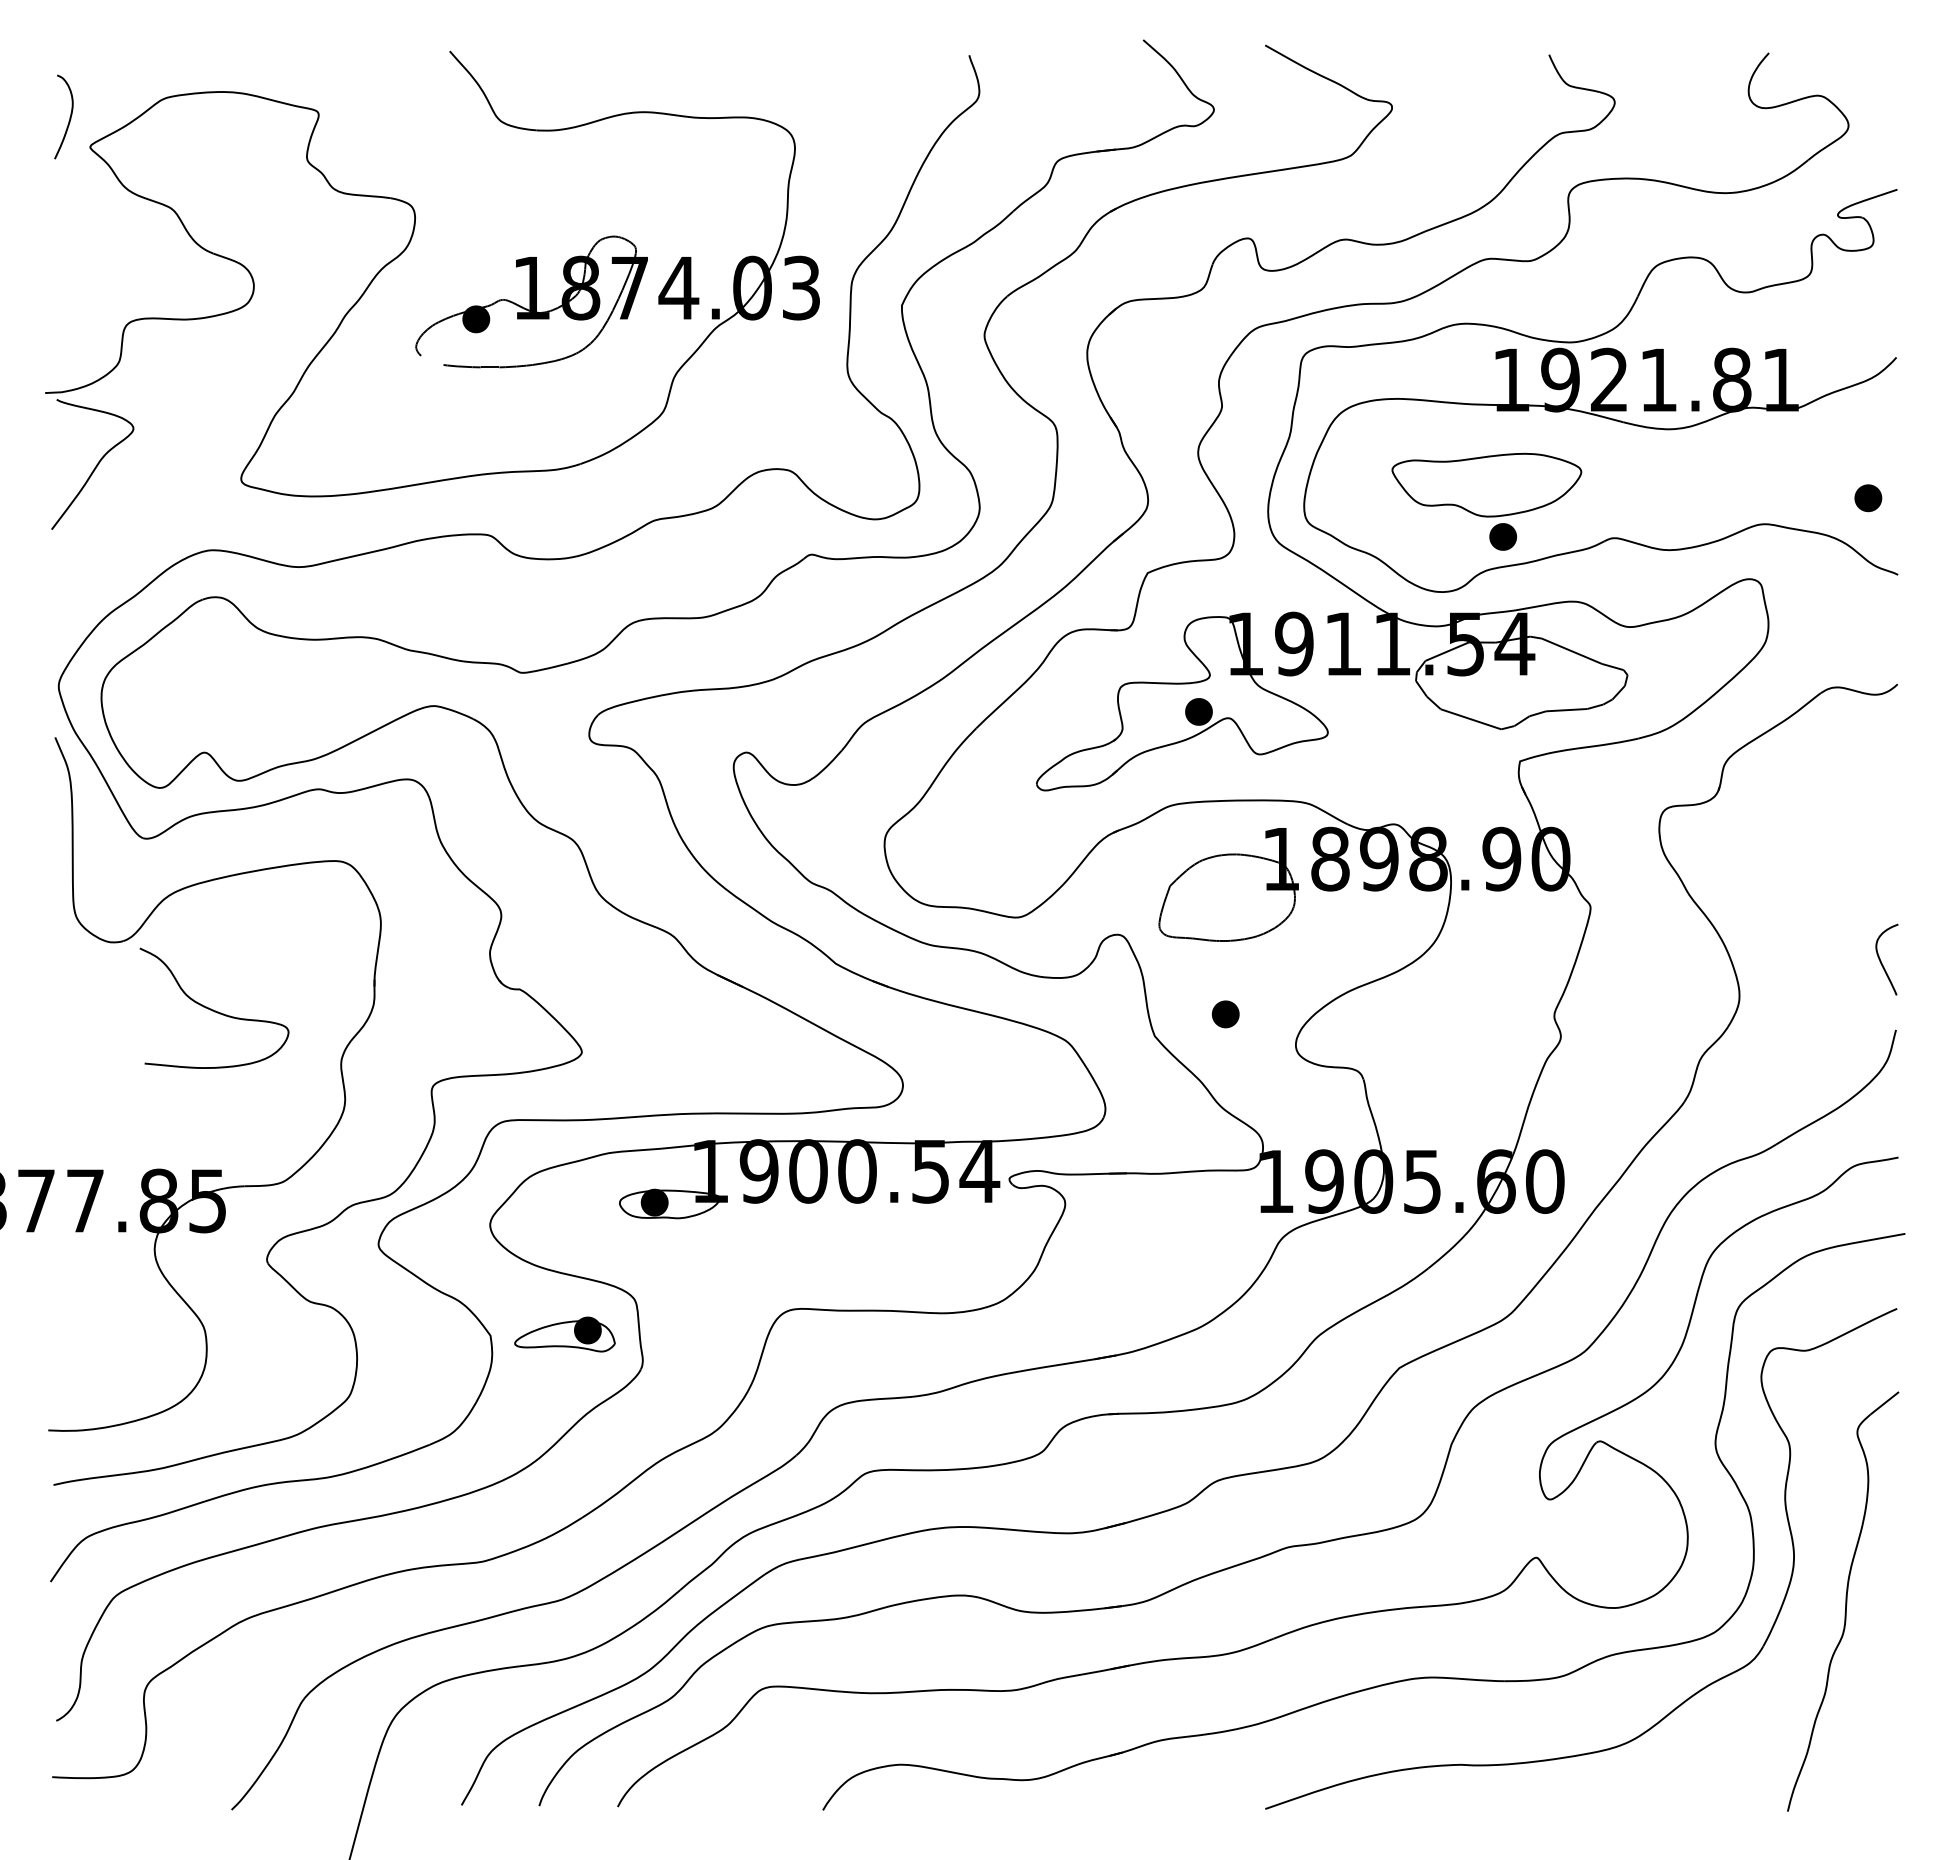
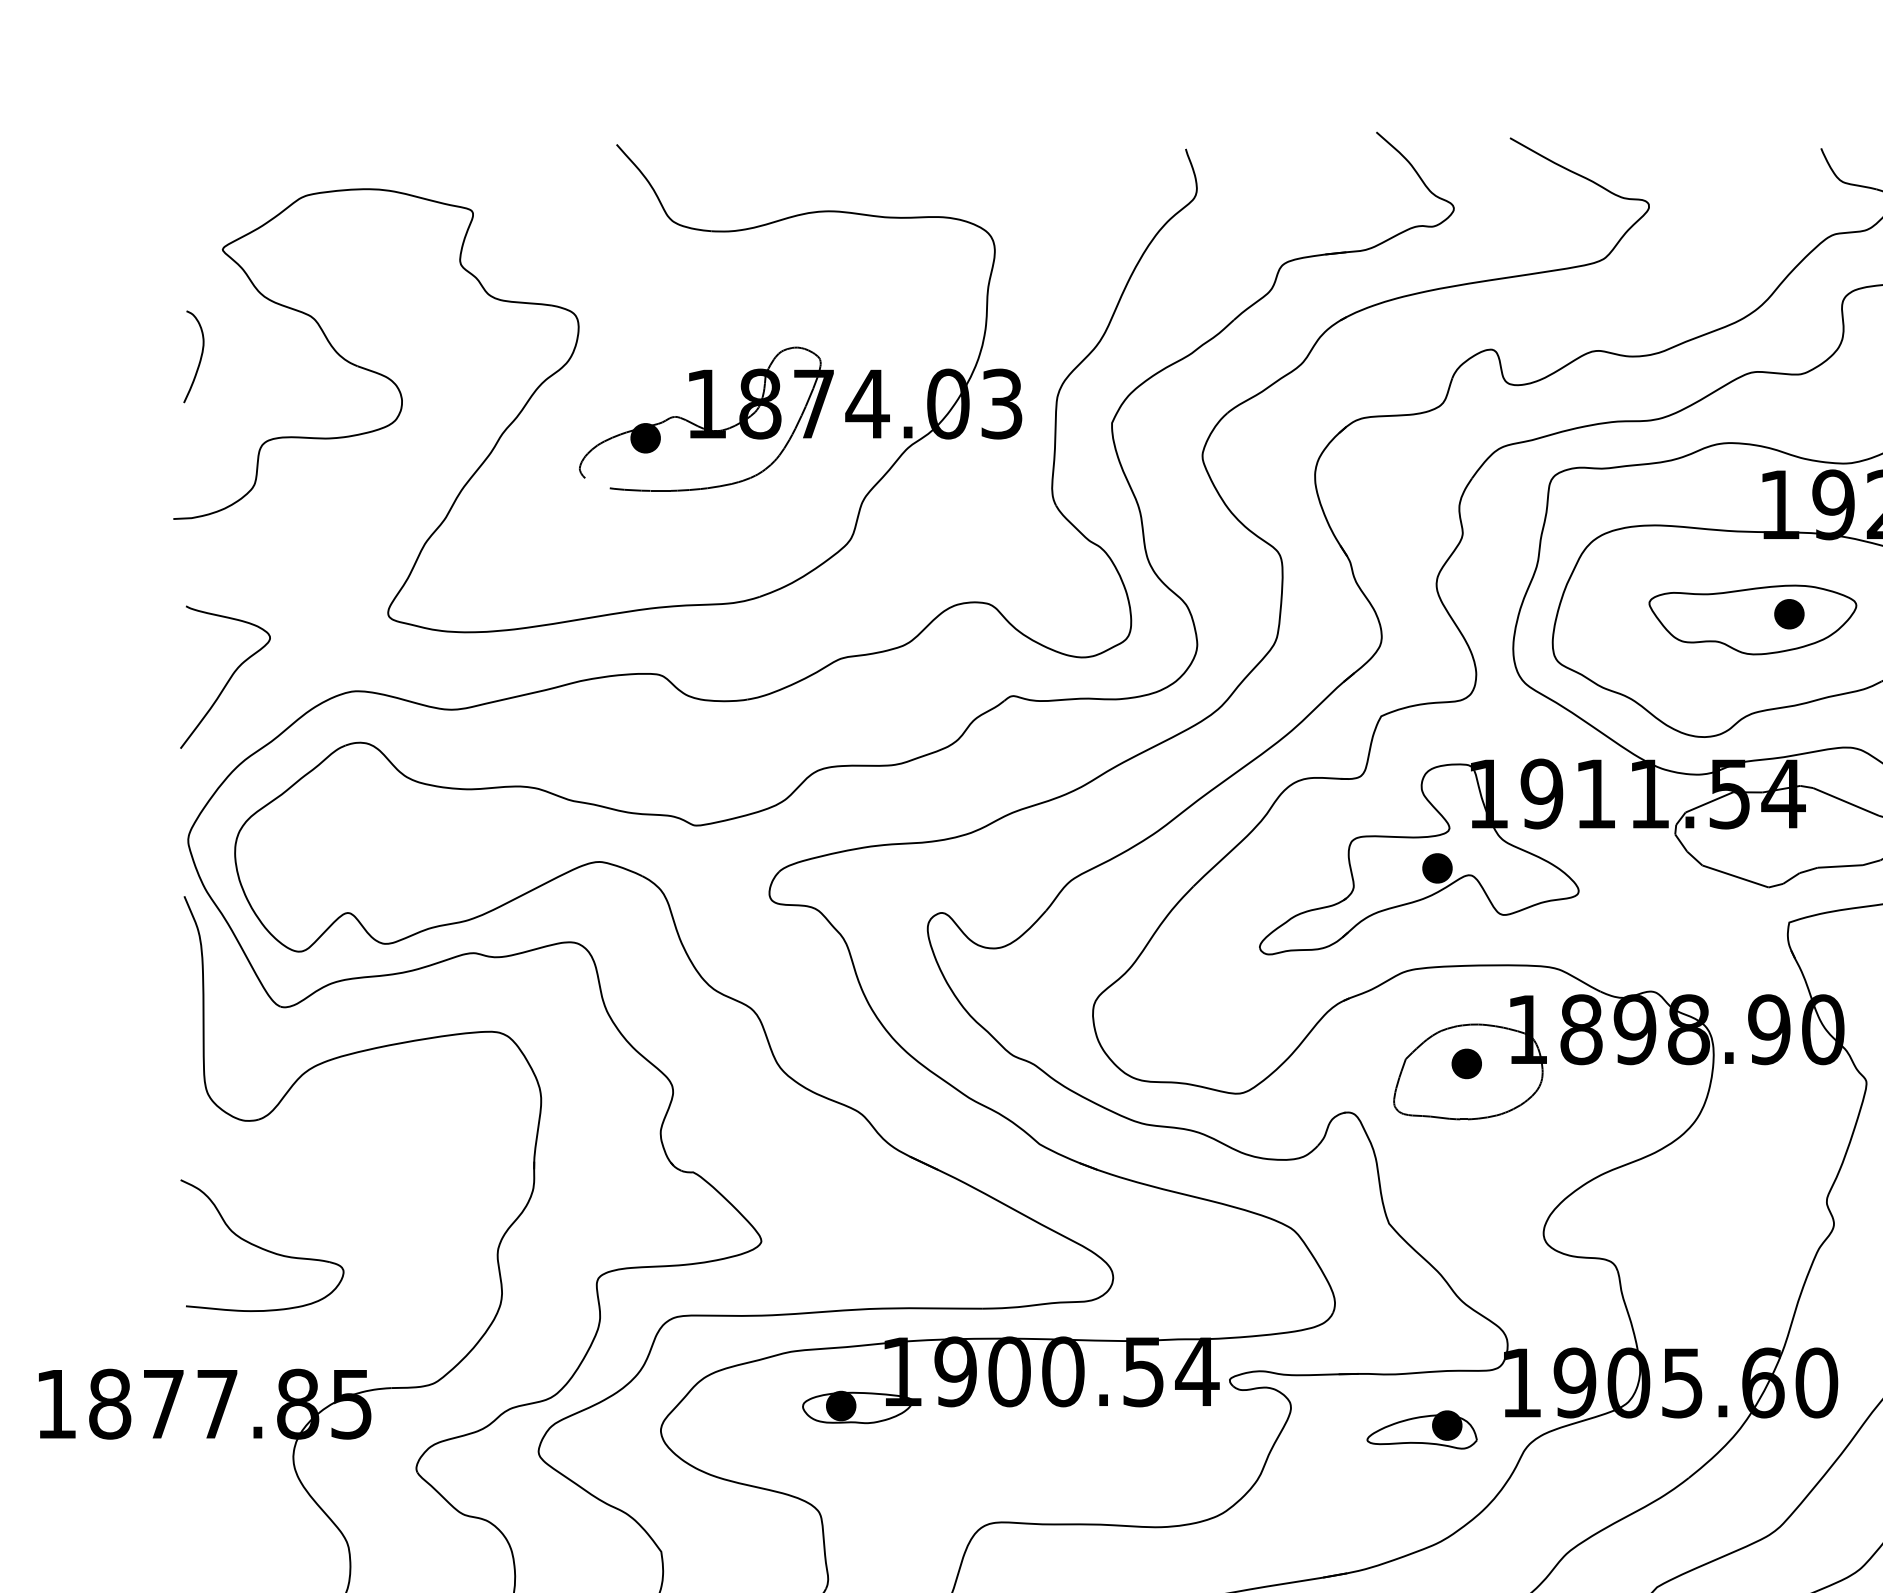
curve: (69, 117) -> (200, 357), moved
curve: (95, 466) -> (228, 679), moved
part: (1502, 536) -> (1788, 613), moved
part: (214, 1007) -> (262, 1244), moved
part: (1225, 1014) -> (1466, 1064), moved
part: (564, 1334) -> (1421, 1429), moved

